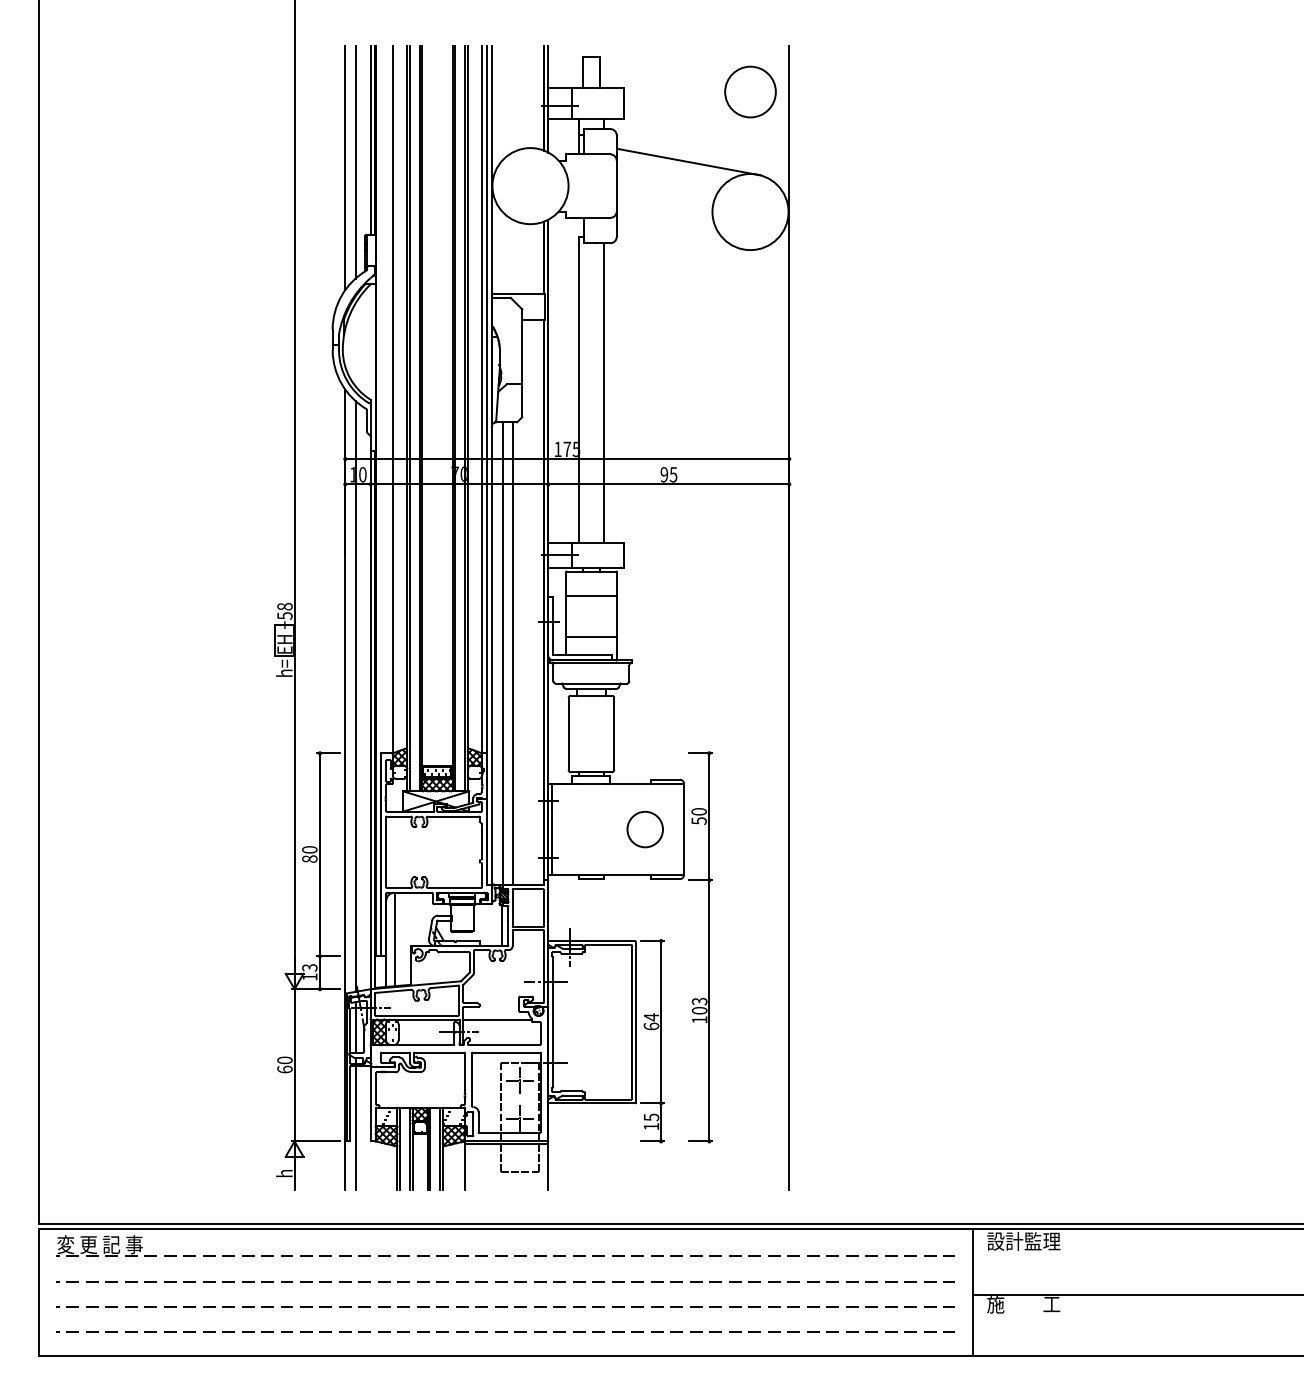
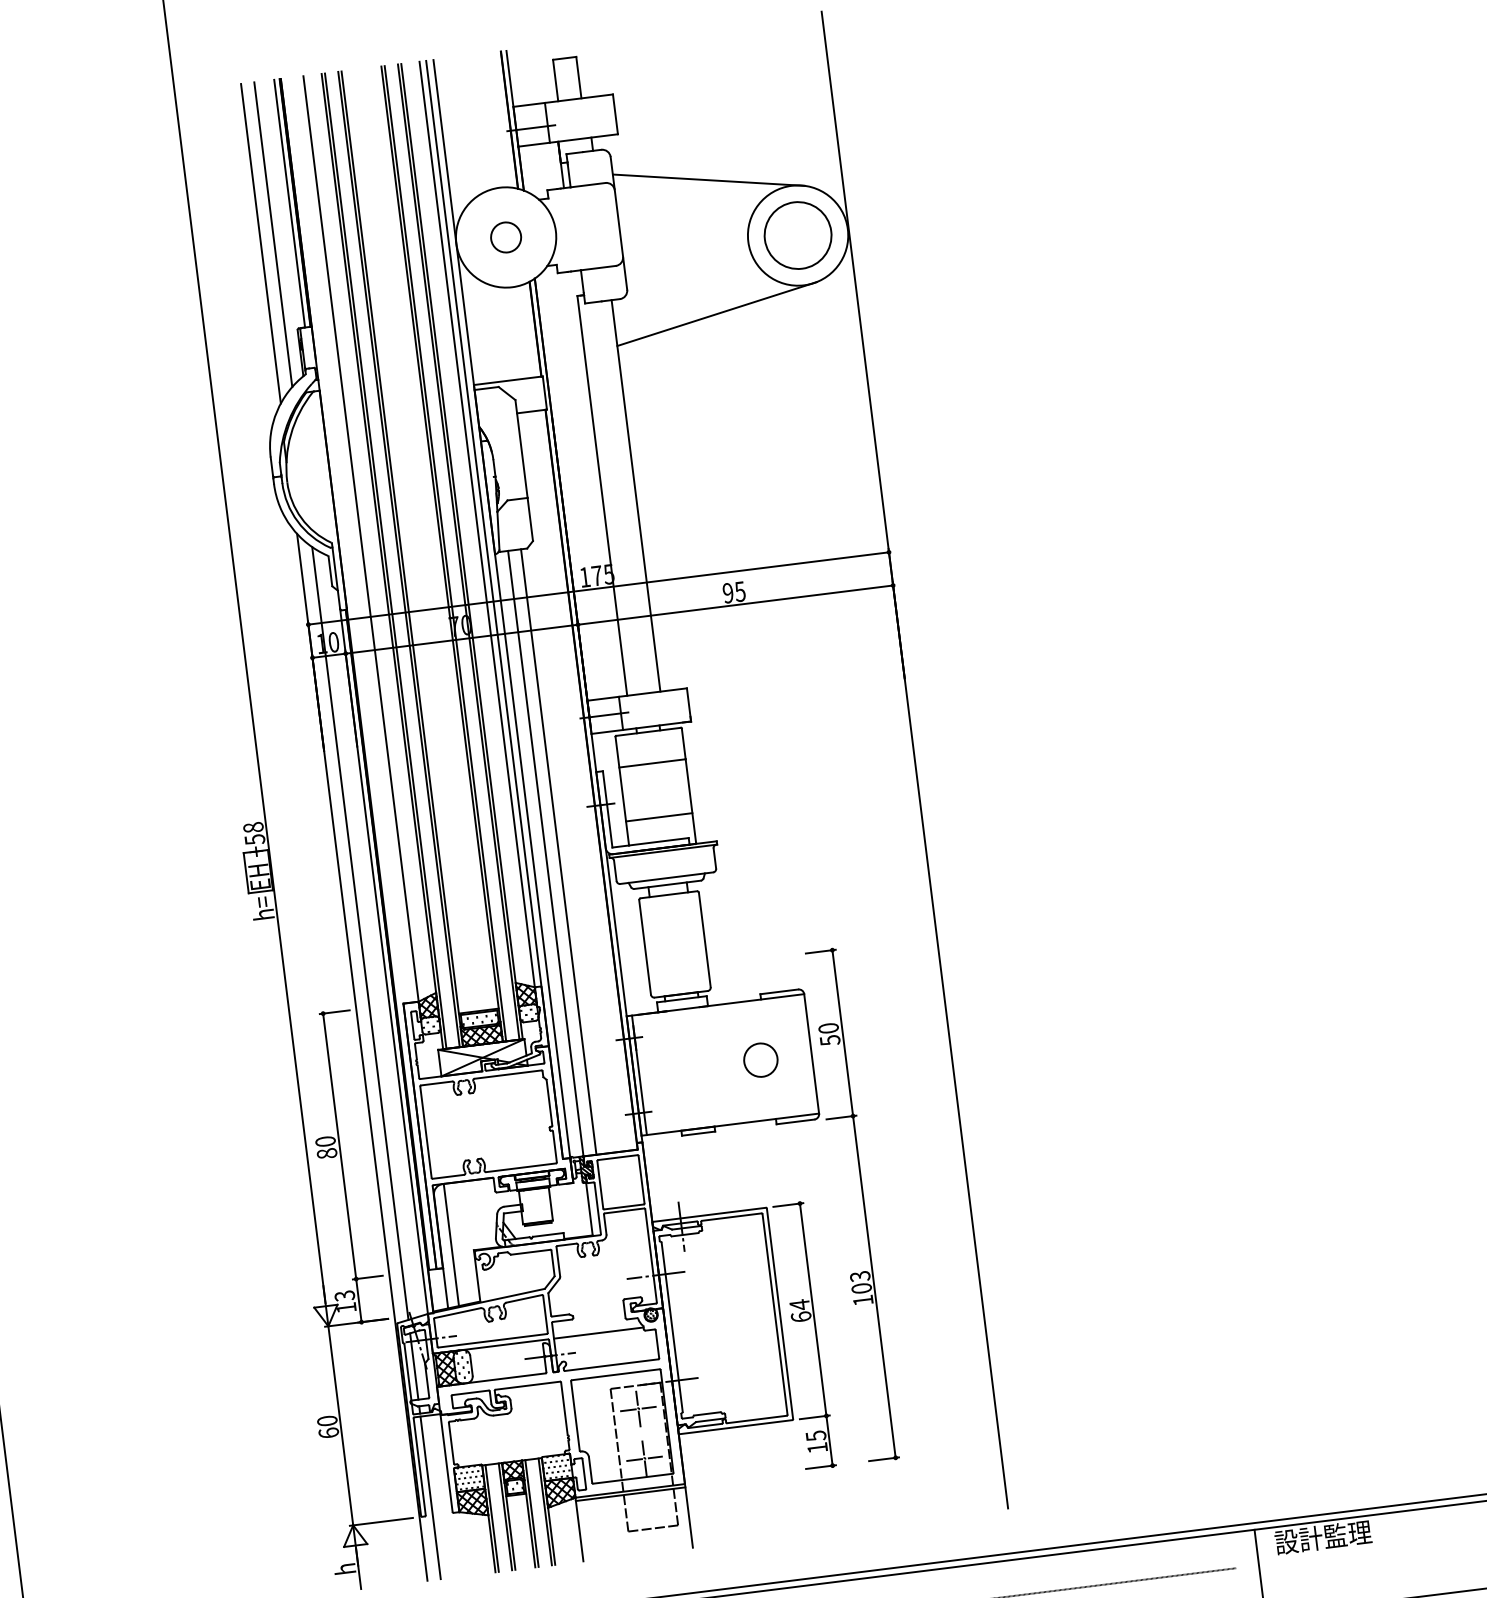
circle: (750, 91) -> (797, 234), moved
circle: (530, 185) -> (505, 236), added
line: (682, 263) -> (717, 313), added
circle: (644, 828) -> (759, 1059), size x0.71

